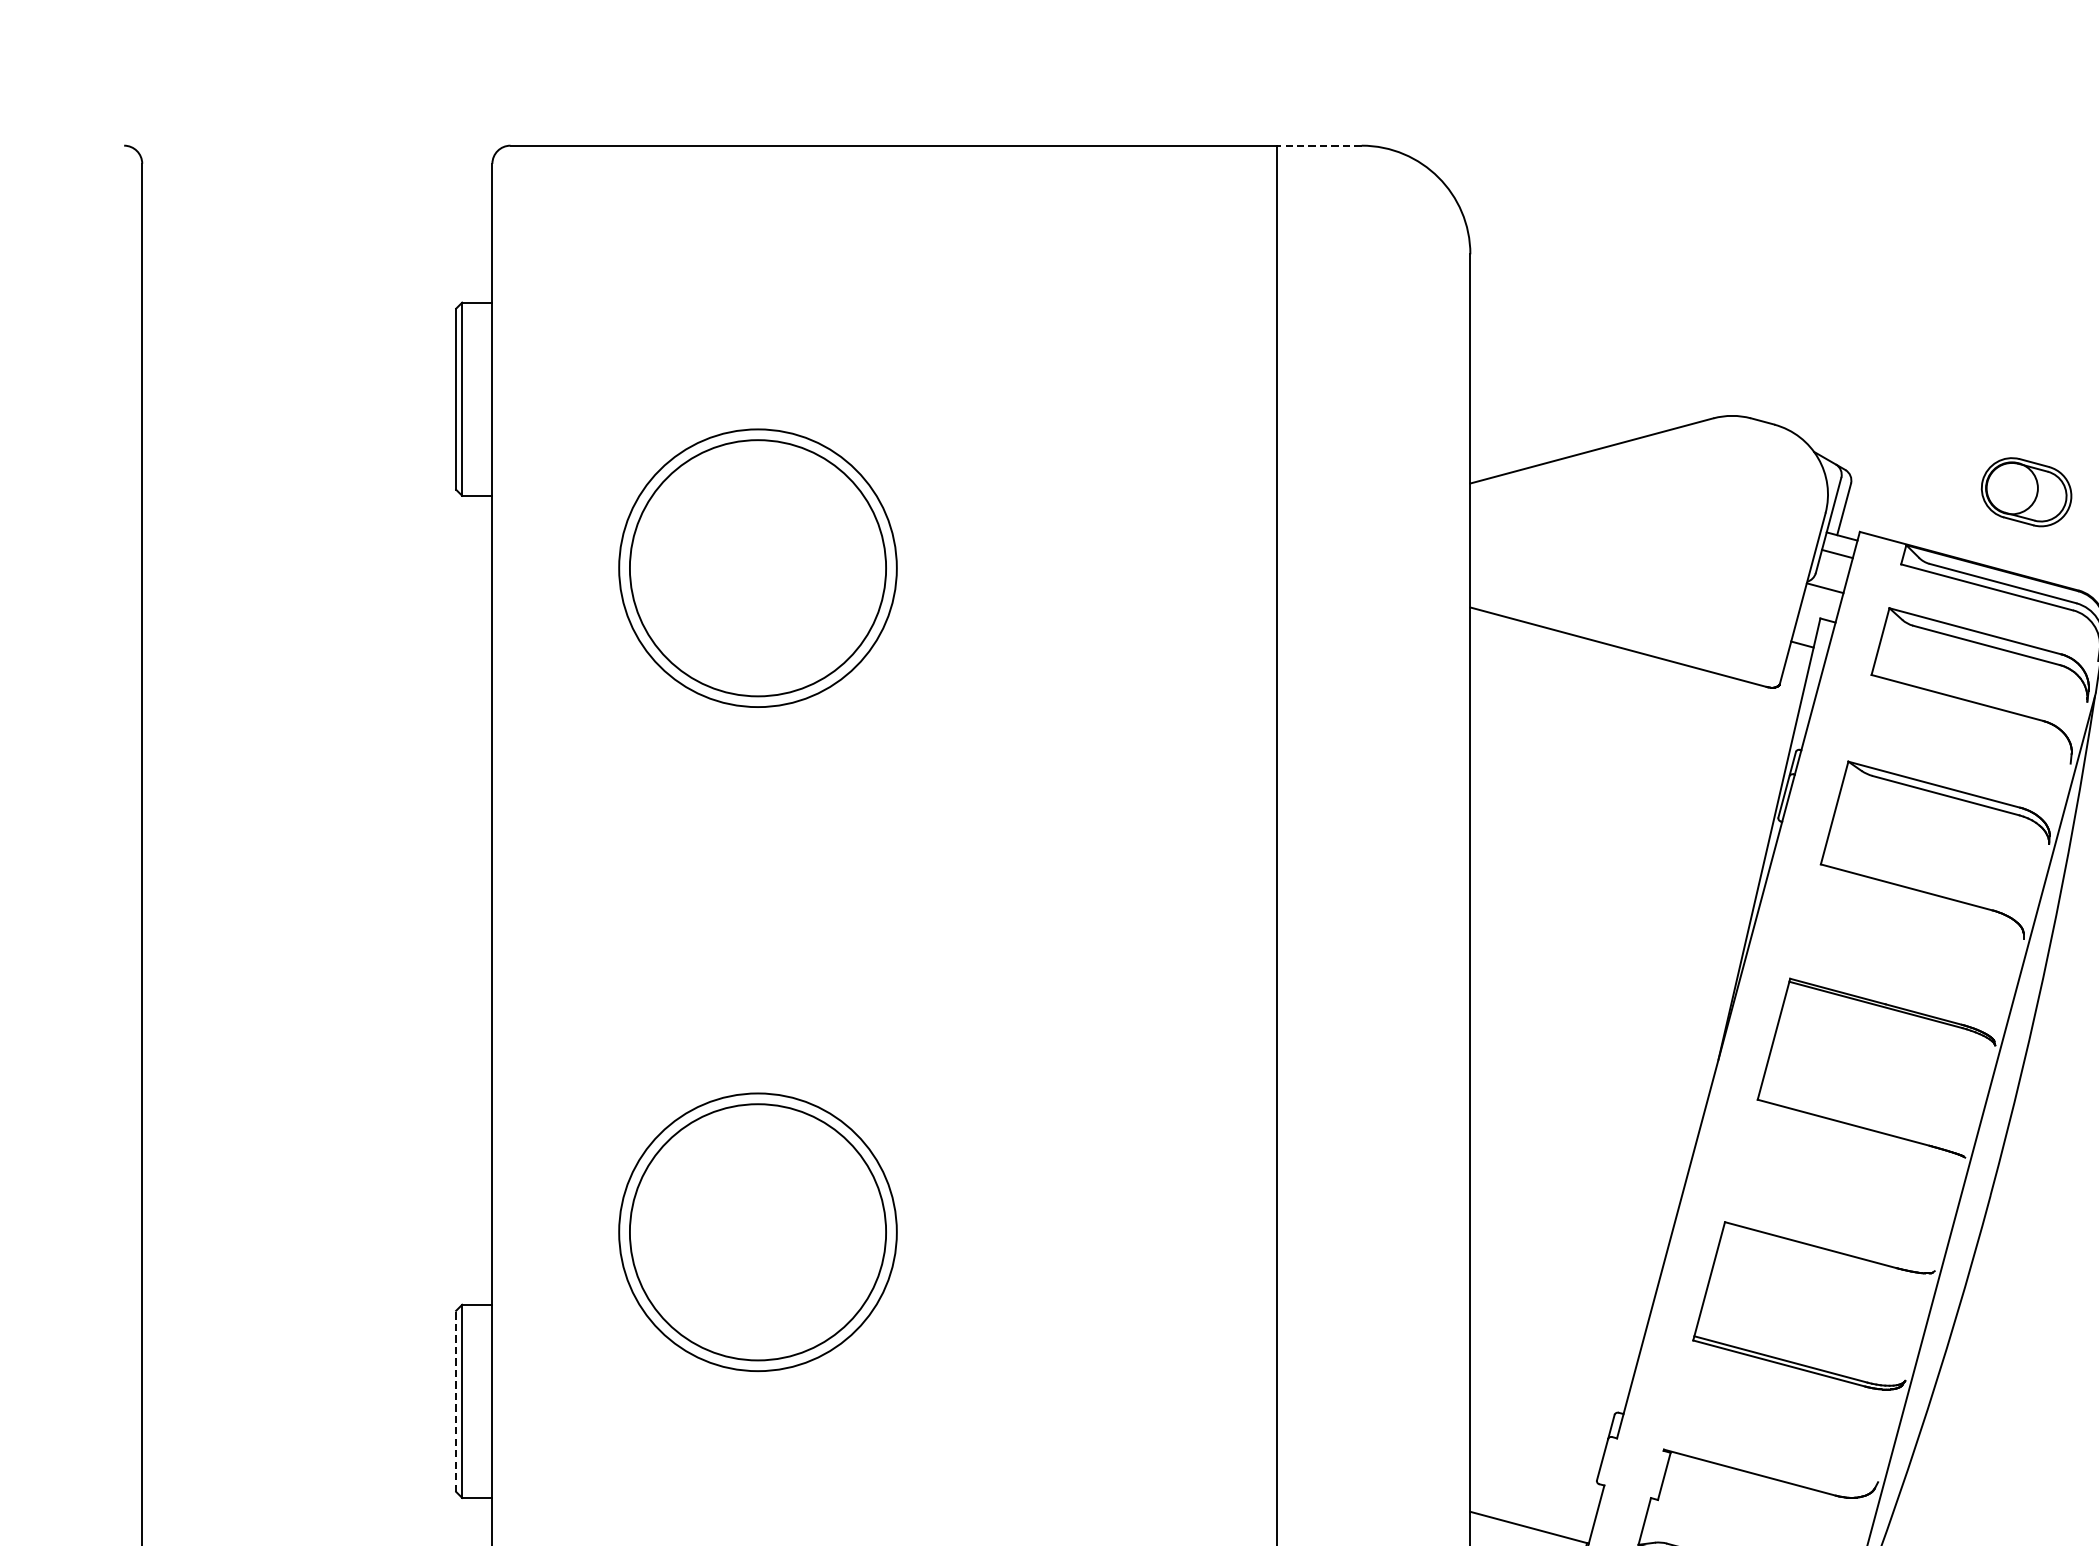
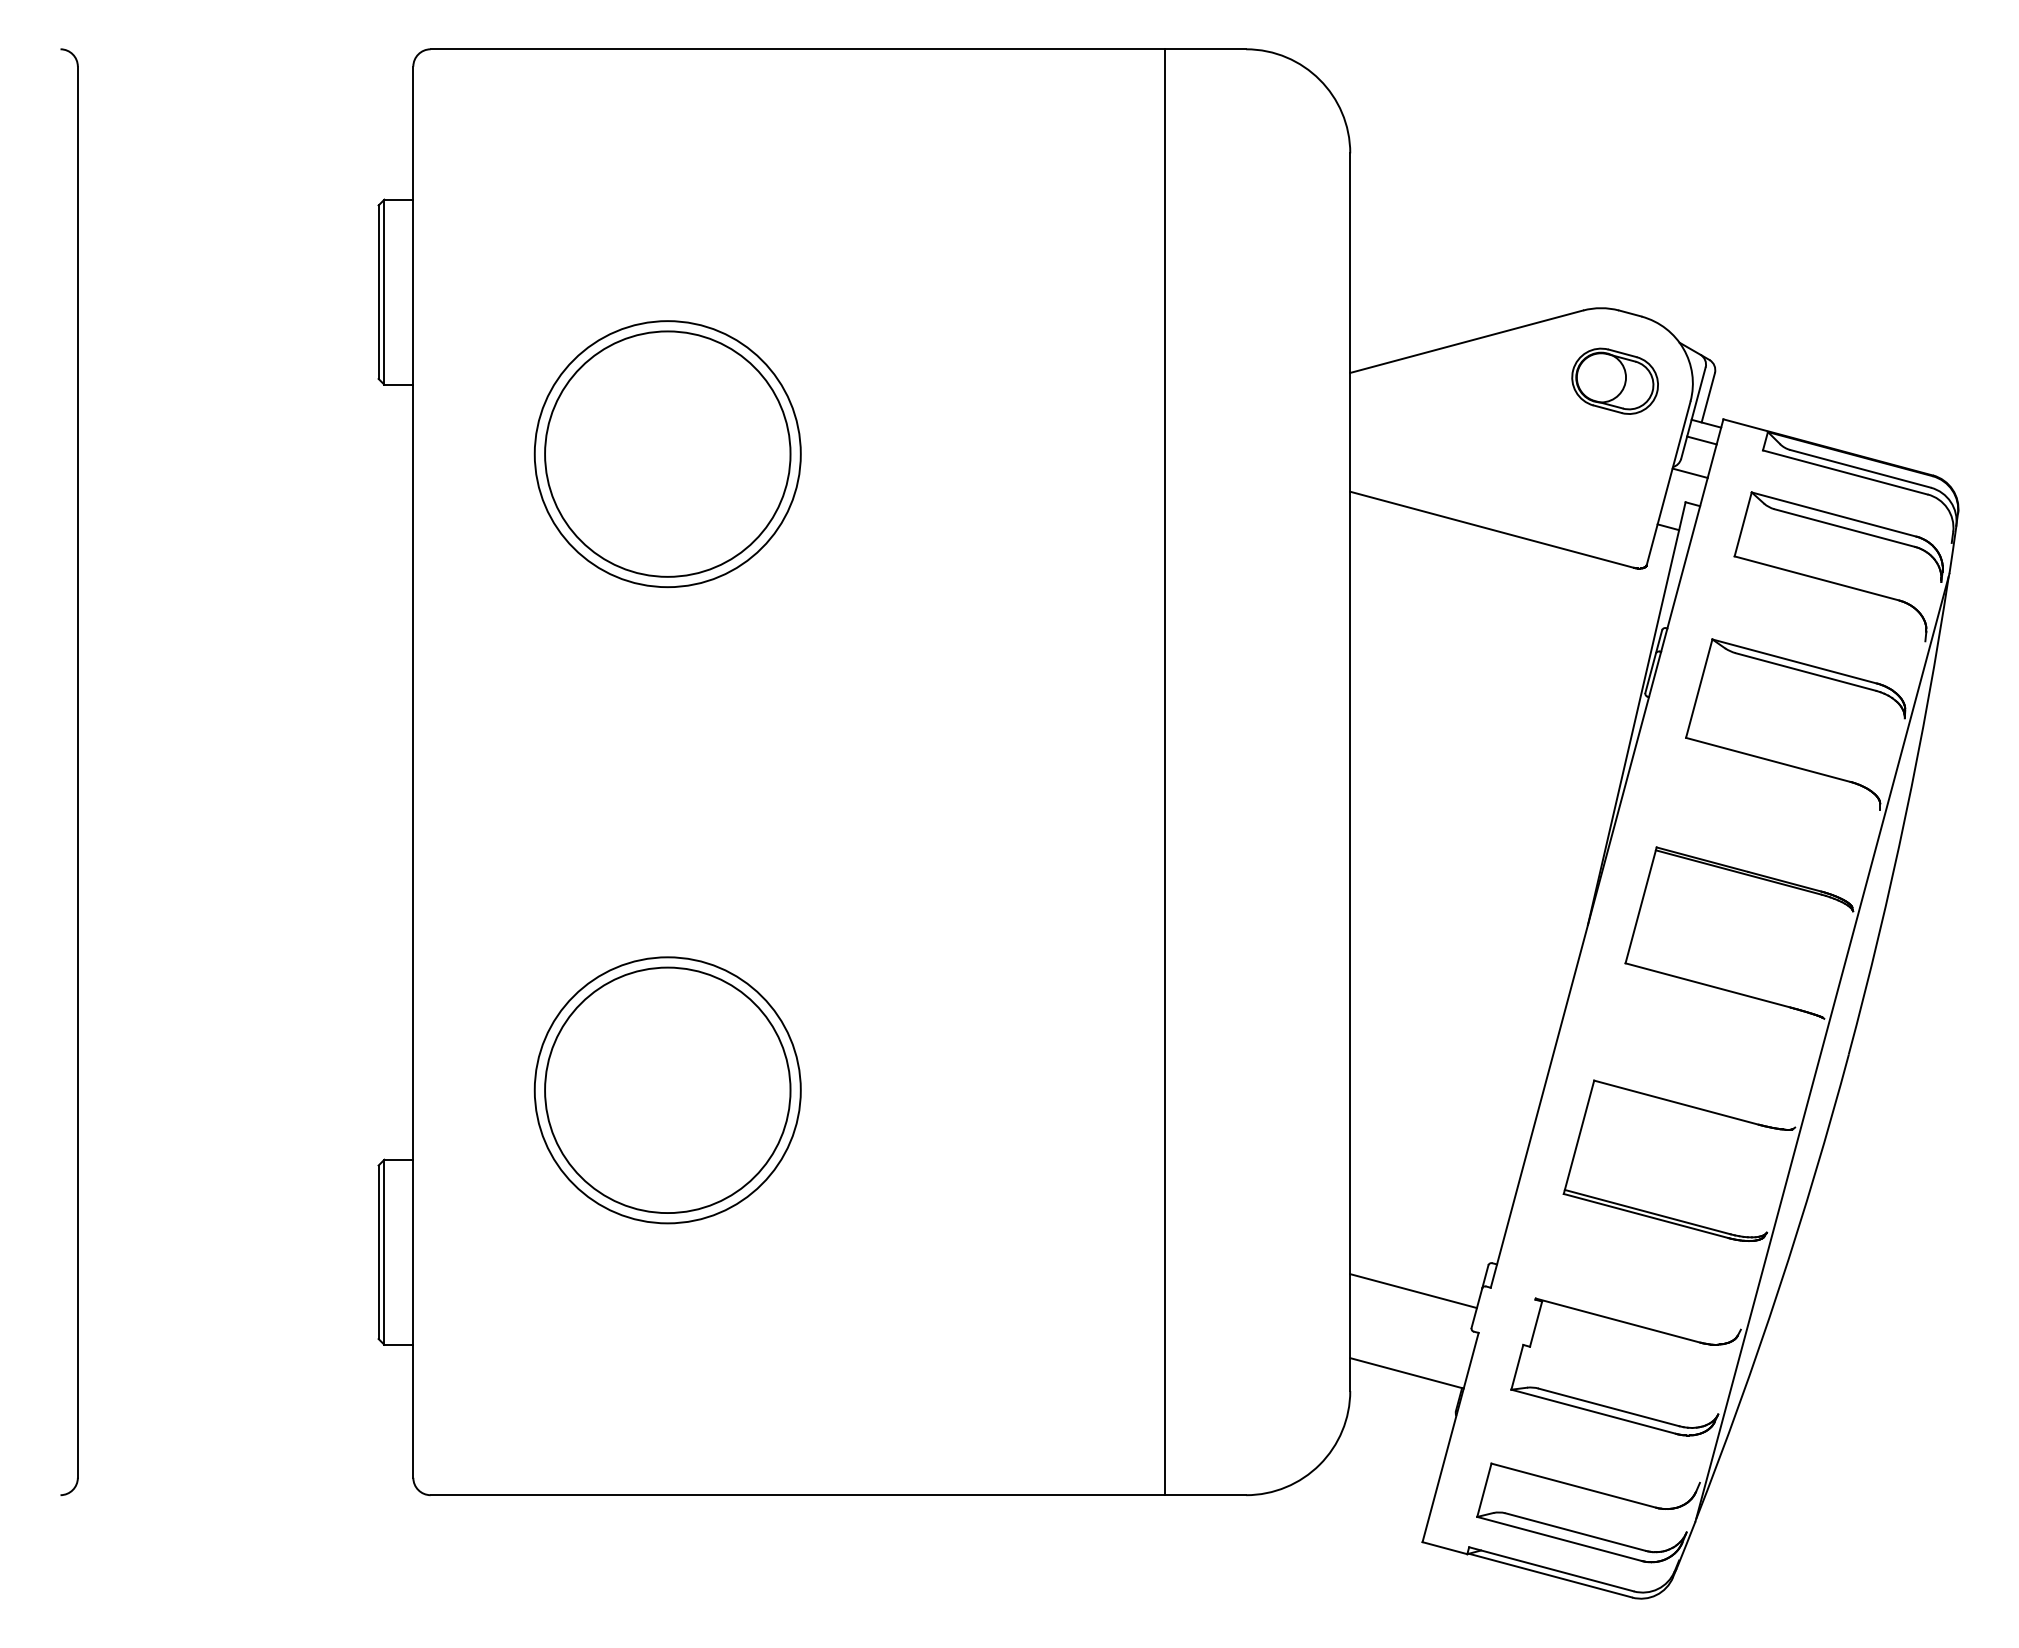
line: (1319, 145) -> (1205, 49), dashed -> solid
part: (2025, 491) -> (1614, 380), moved
line: (456, 1401) -> (378, 1252), dashed -> solid
line: (1536, 1442) -> (1413, 1291), added

